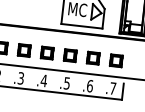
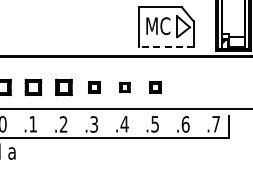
line: (81, 26) -> (165, 47), solid -> dashed
part: (24, 50) -> (94, 87), size x0.7
part: (47, 53) -> (124, 87), size x0.6
part: (70, 55) -> (155, 87), size x0.7
part: (93, 58) -> (185, 87), removed
part: (116, 60) -> (216, 87), removed

